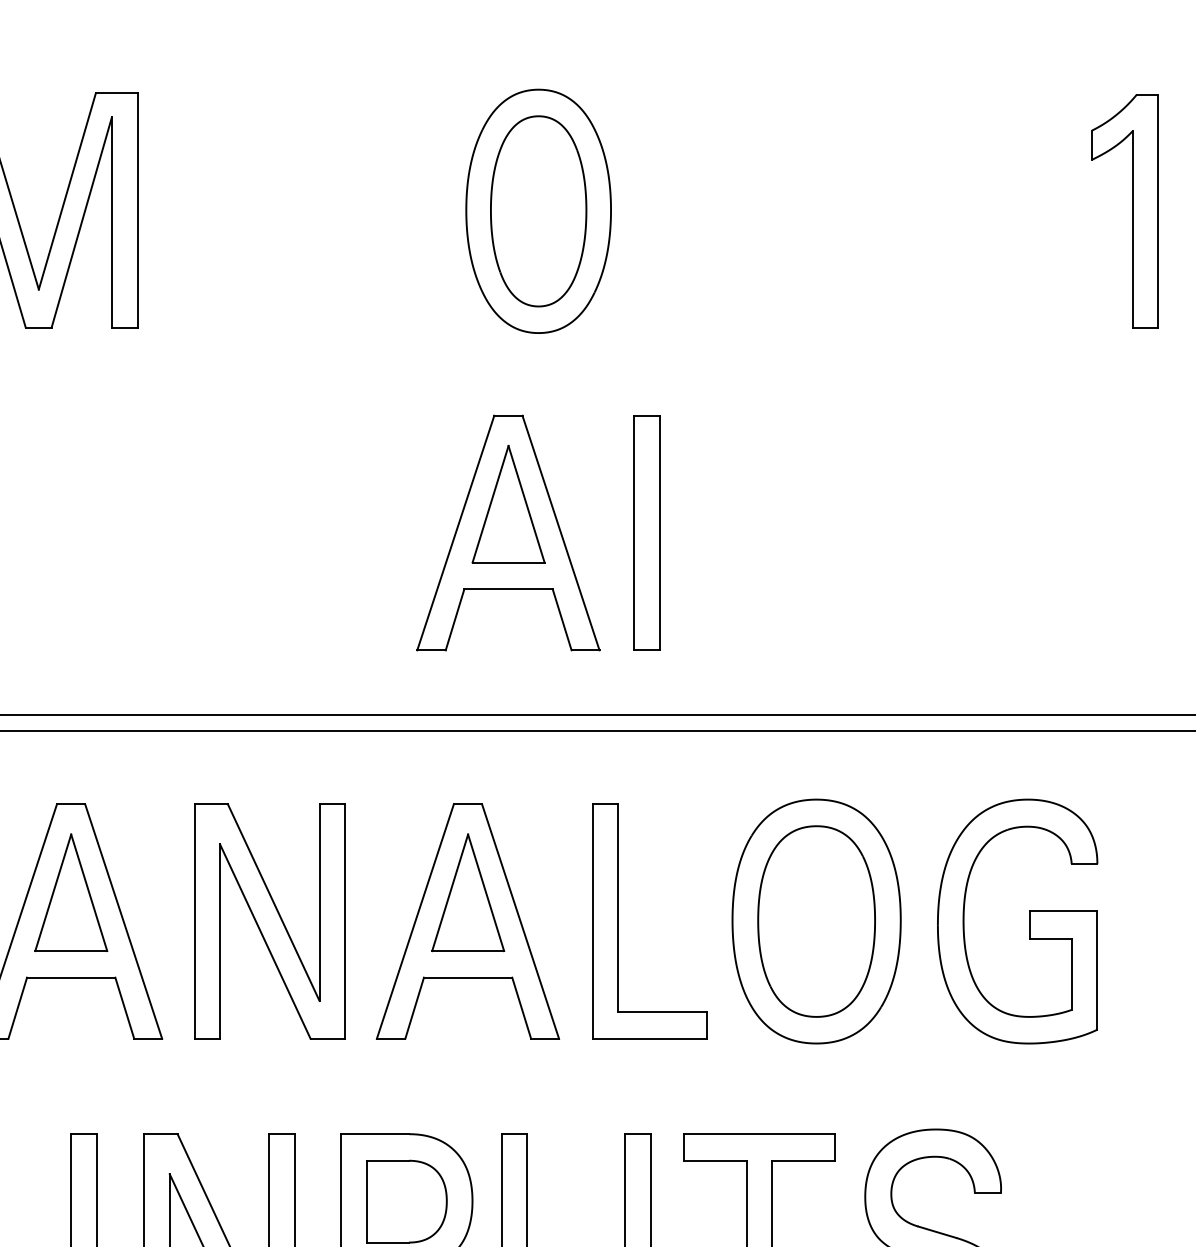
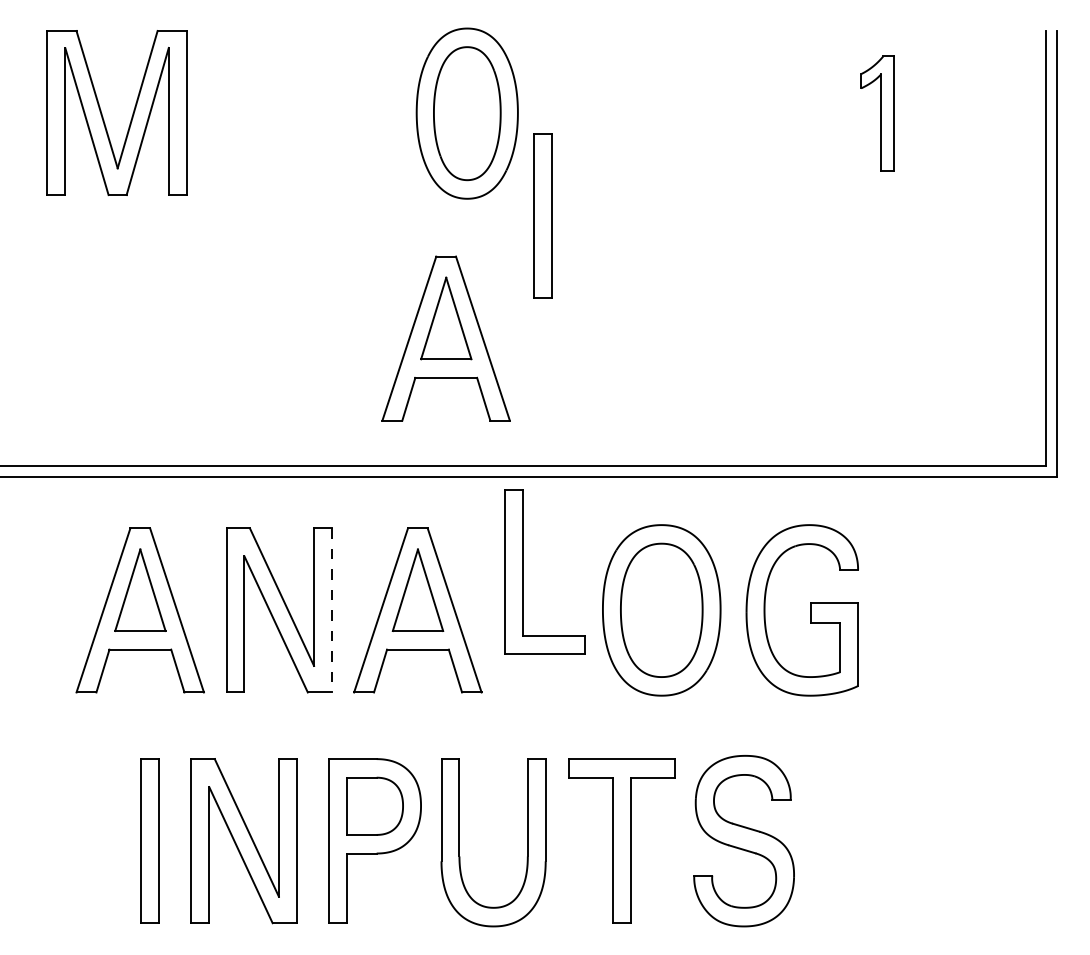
part: (1125, 211) -> (877, 113), size x0.7
part: (646, 532) -> (542, 215), moved
part: (618, 920) -> (523, 571), moved
line: (344, 921) -> (331, 610), solid -> dashed

